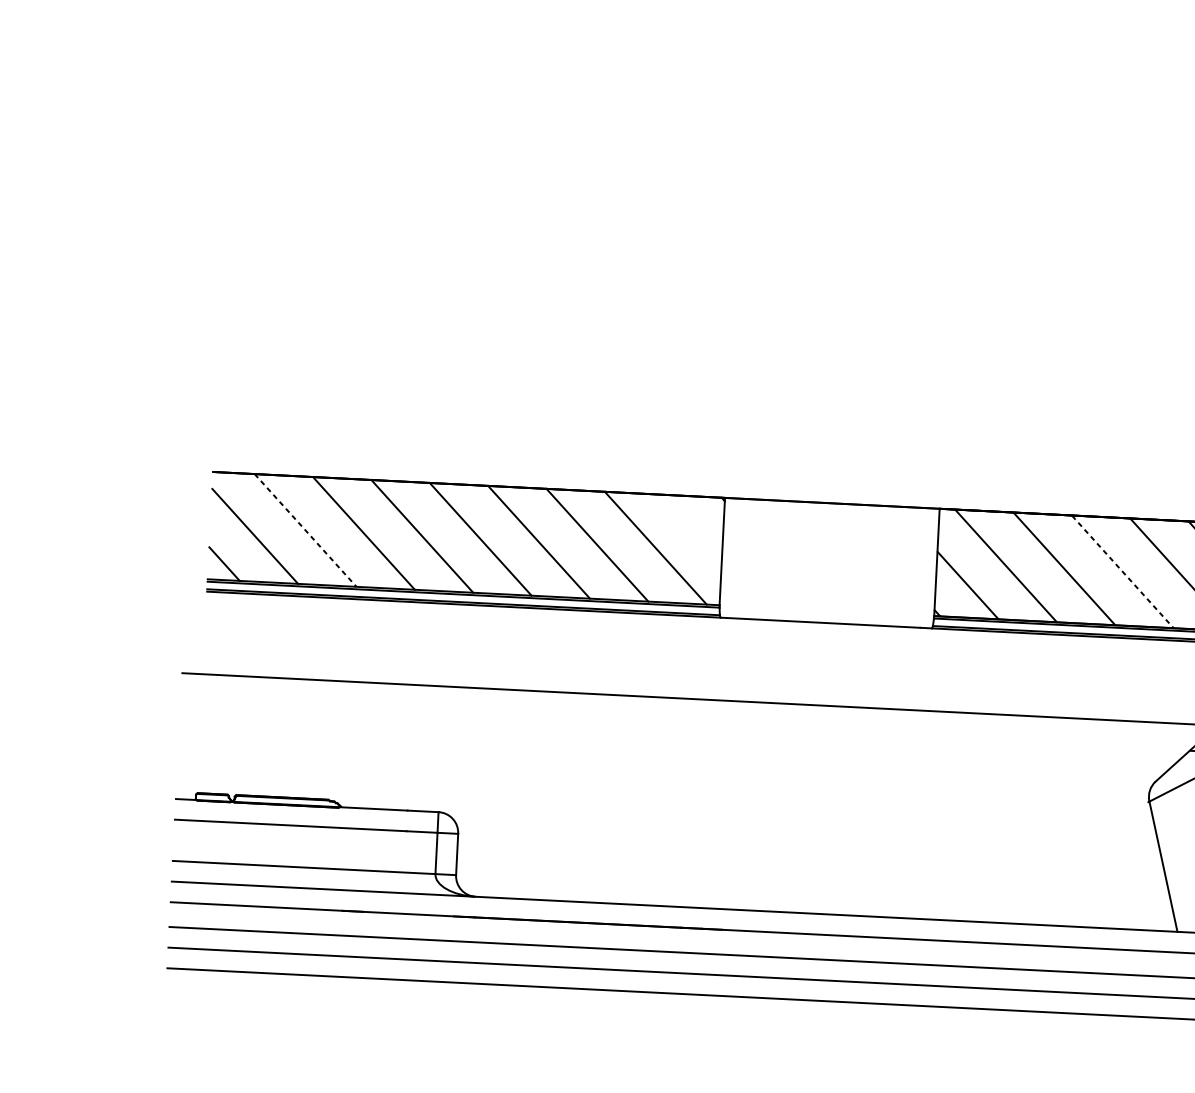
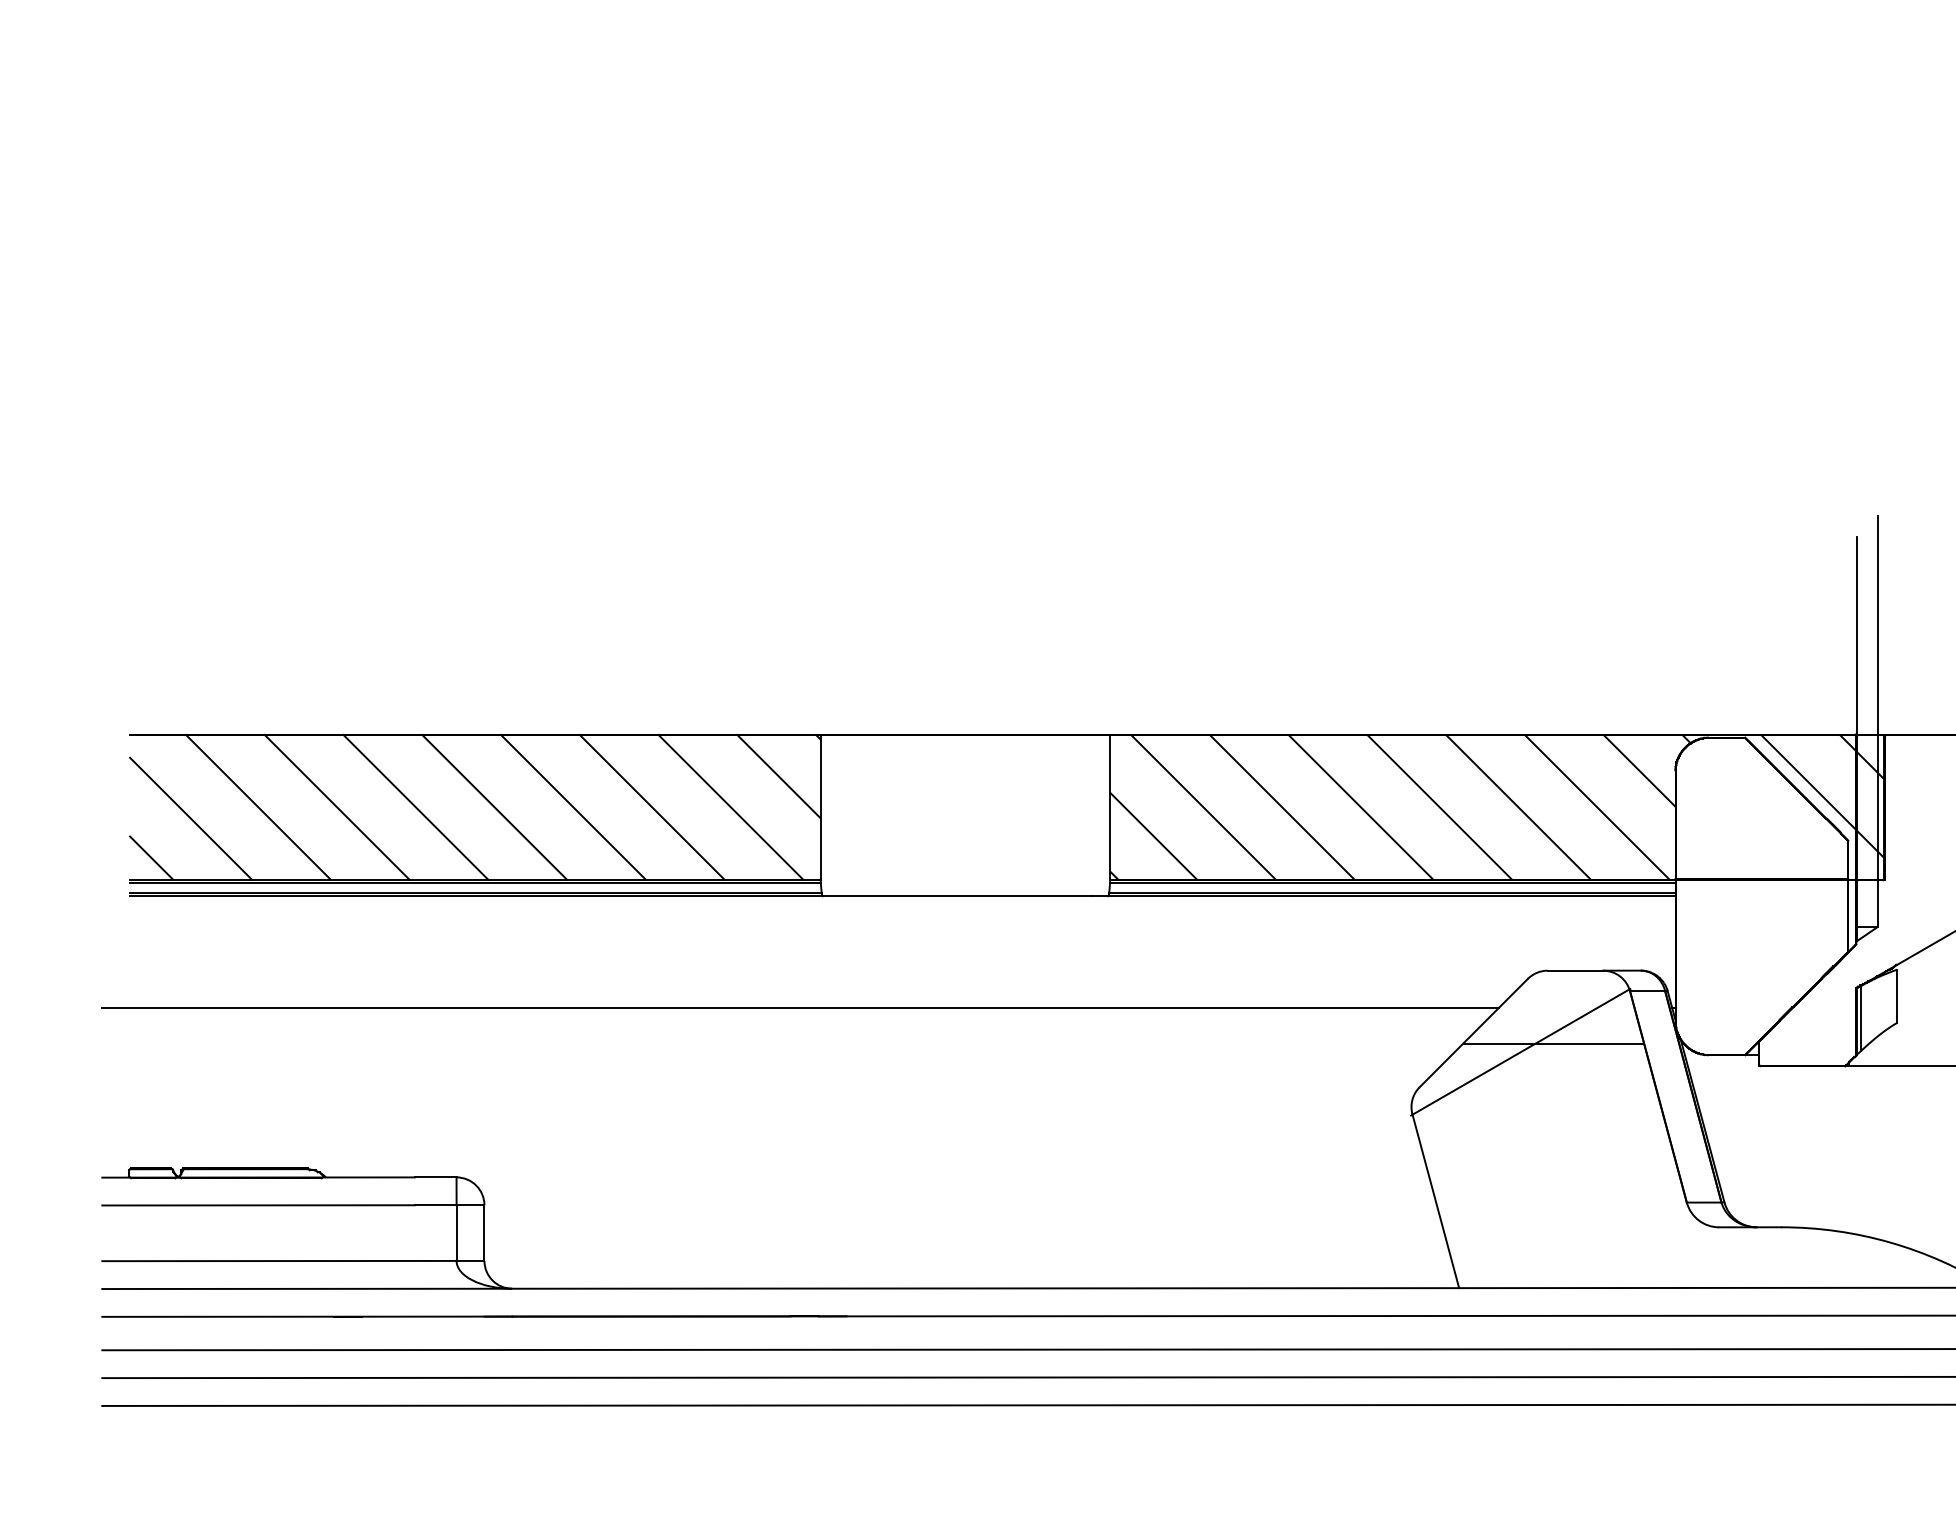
line: (692, 527) -> (778, 776), added
line: (305, 530) -> (258, 807), dashed -> solid
line: (1123, 571) -> (1361, 807), dashed -> solid

